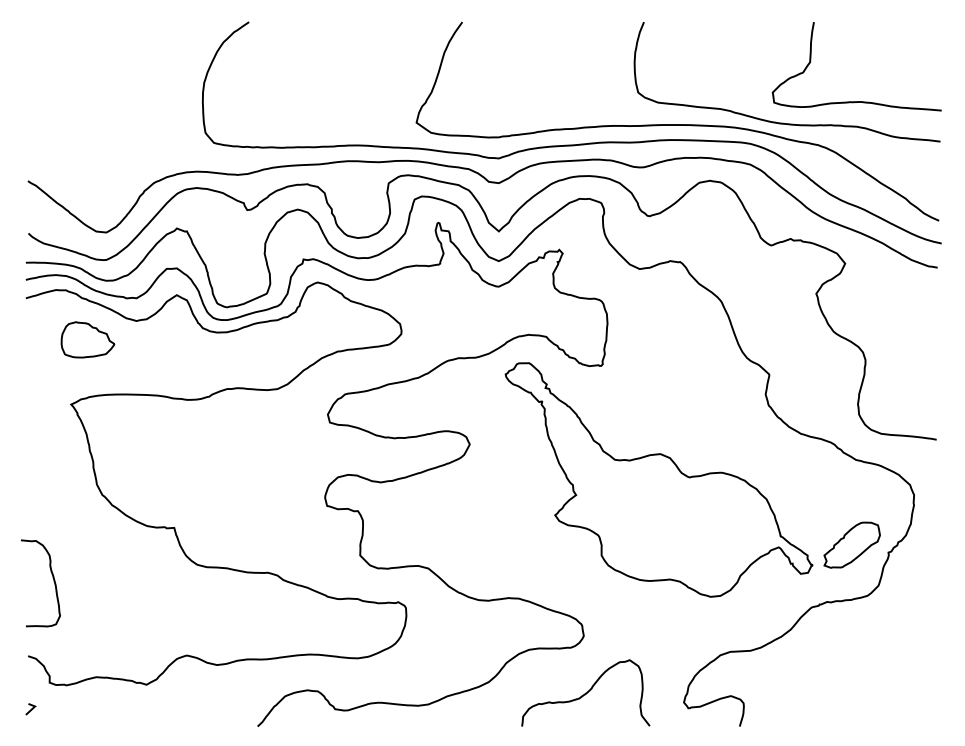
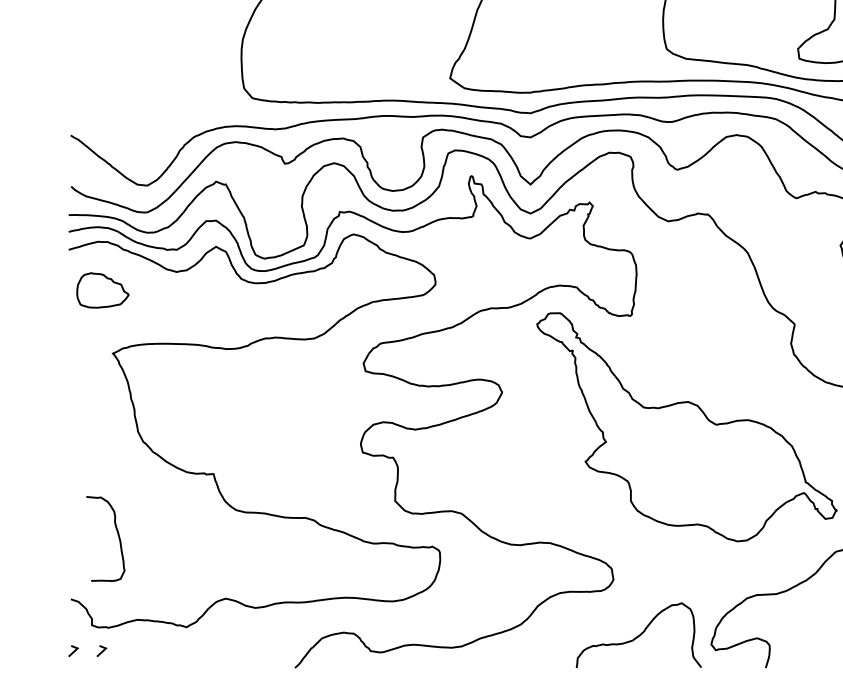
part: (87, 339) -> (102, 290), moved
curve: (53, 581) -> (118, 537), moved
curve: (585, 692) -> (638, 634), moved
line: (59, 709) -> (101, 651), added

